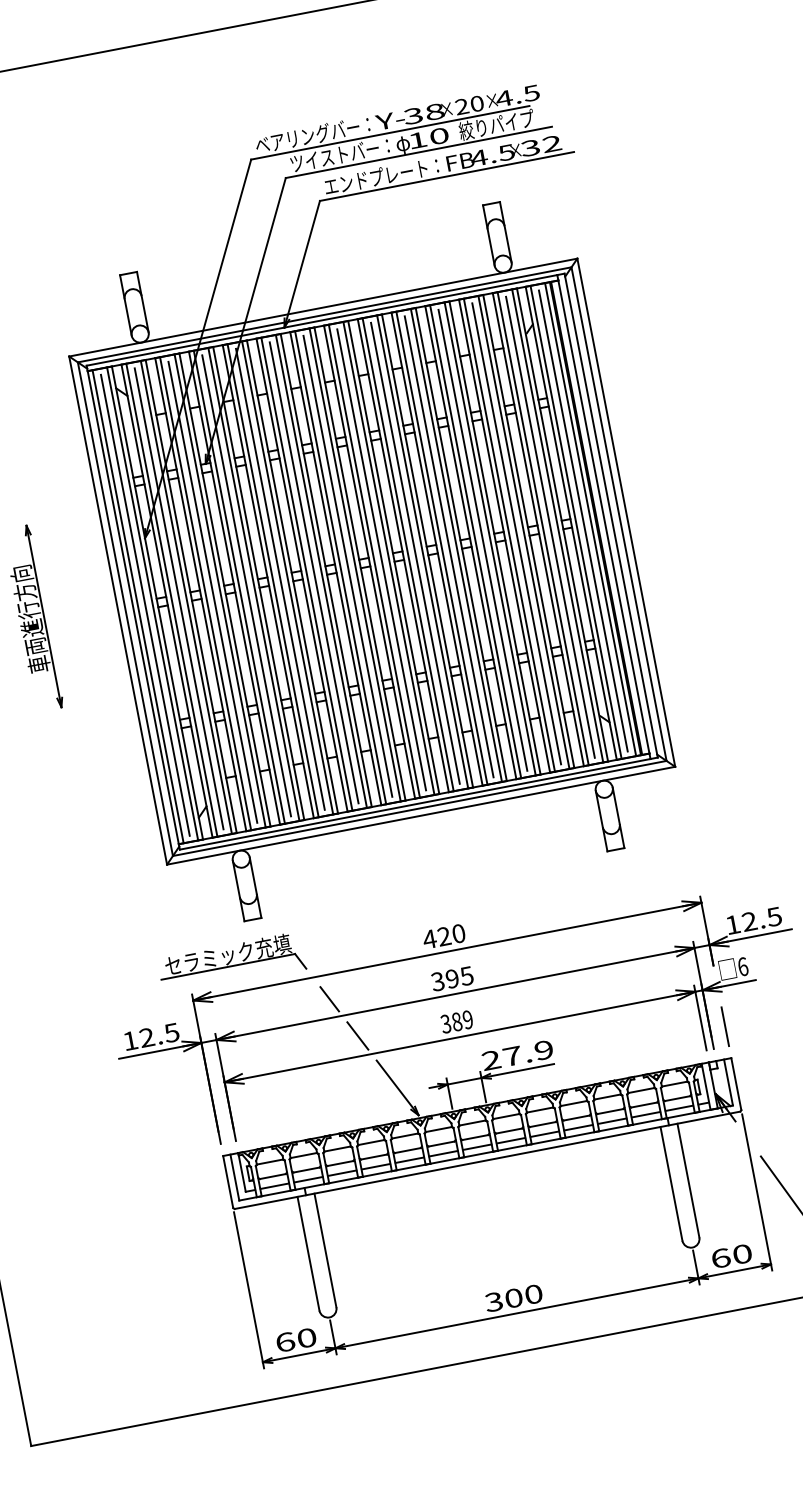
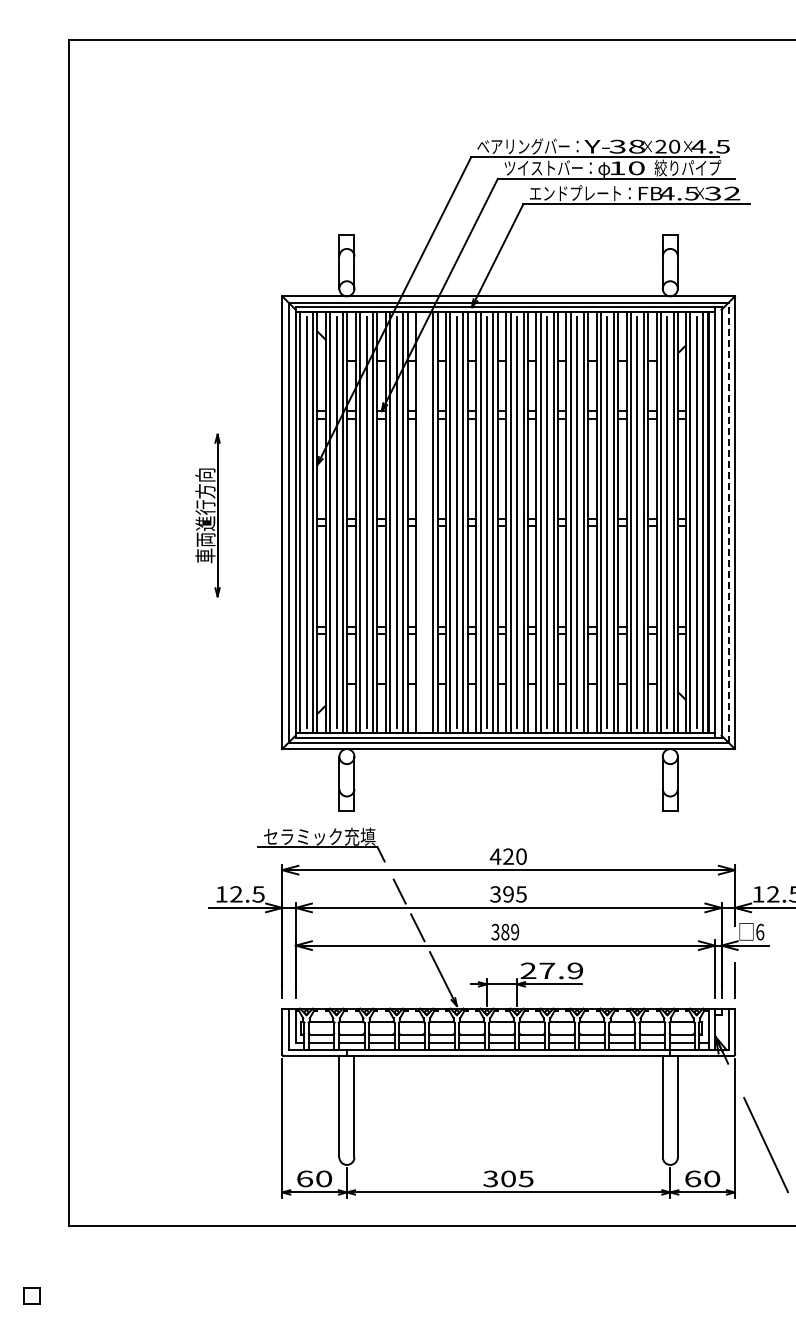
line: (618, 513) -> (728, 522), solid -> dashed
line: (279, 579) -> (426, 522), removed
line: (273, 580) -> (420, 522), removed
text: (532, 1294) -> (525, 1178), 300 -> 305

